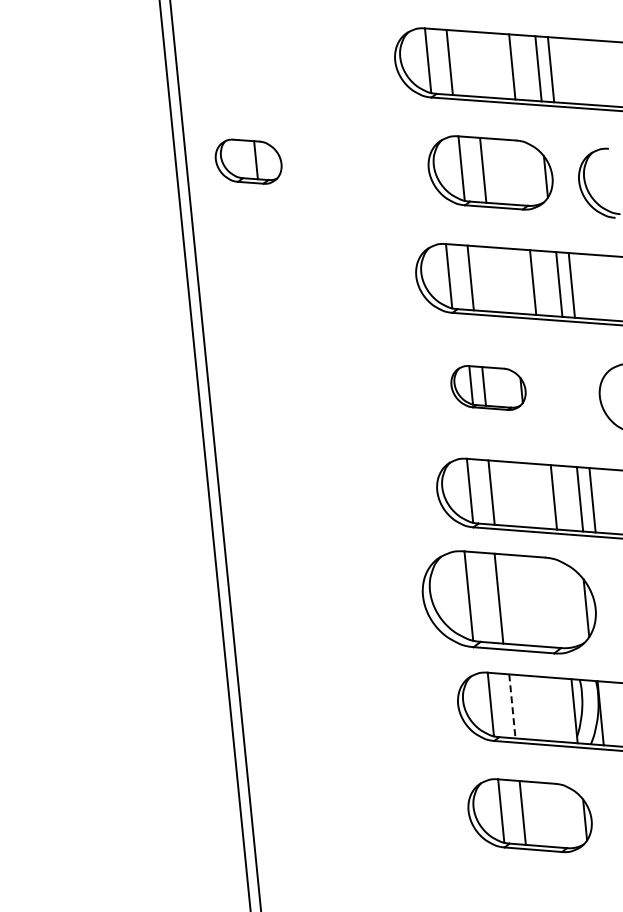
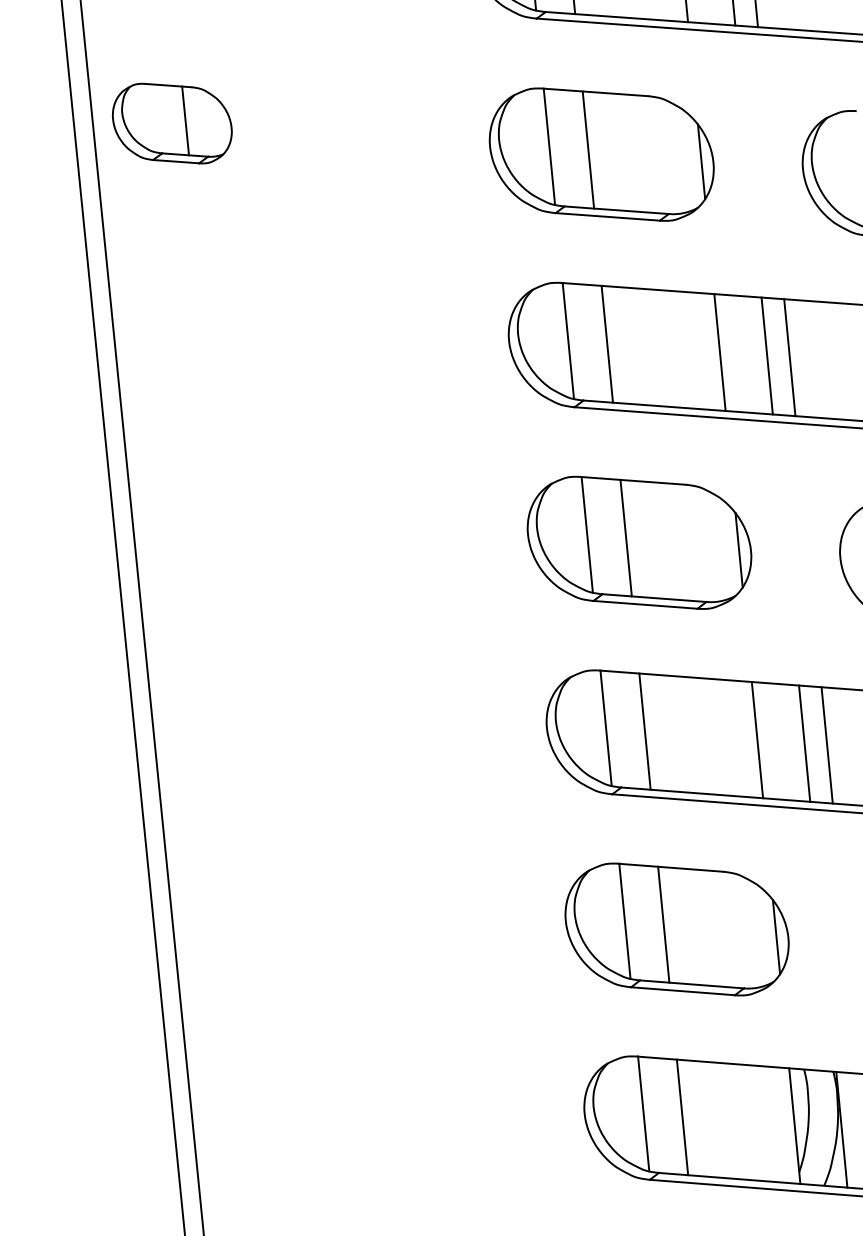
part: (248, 161) -> (172, 123), moved
part: (490, 172) -> (601, 153), moved
part: (488, 387) -> (639, 541), size x1.67
part: (509, 601) -> (677, 928), size x0.71
line: (512, 706) -> (682, 1117), dashed -> solid

